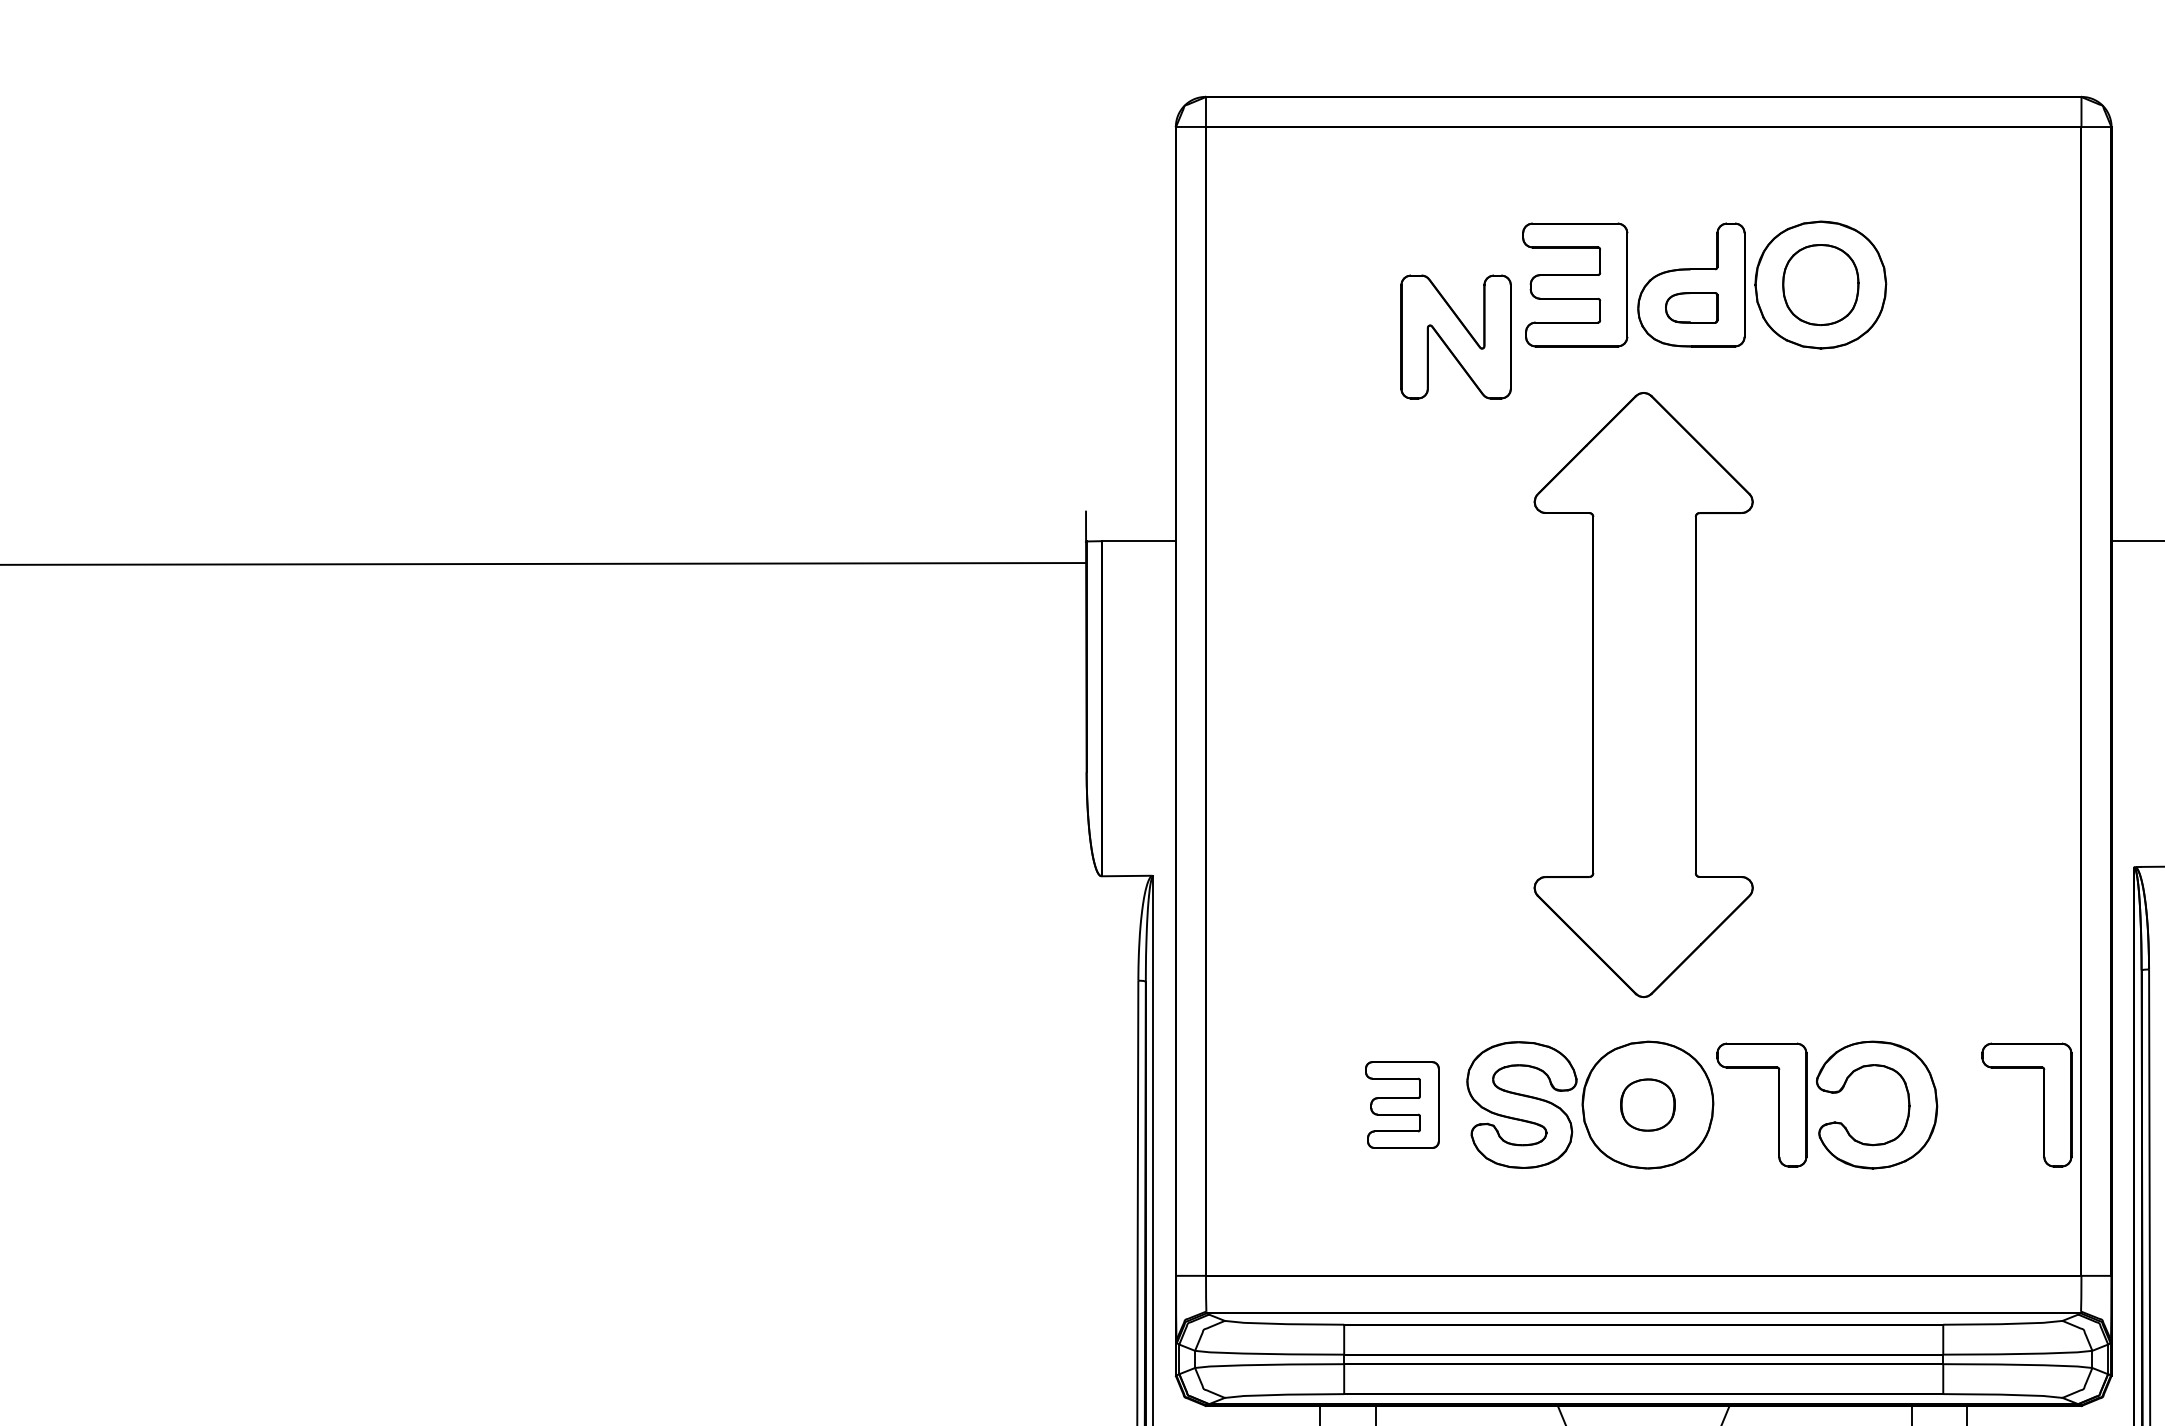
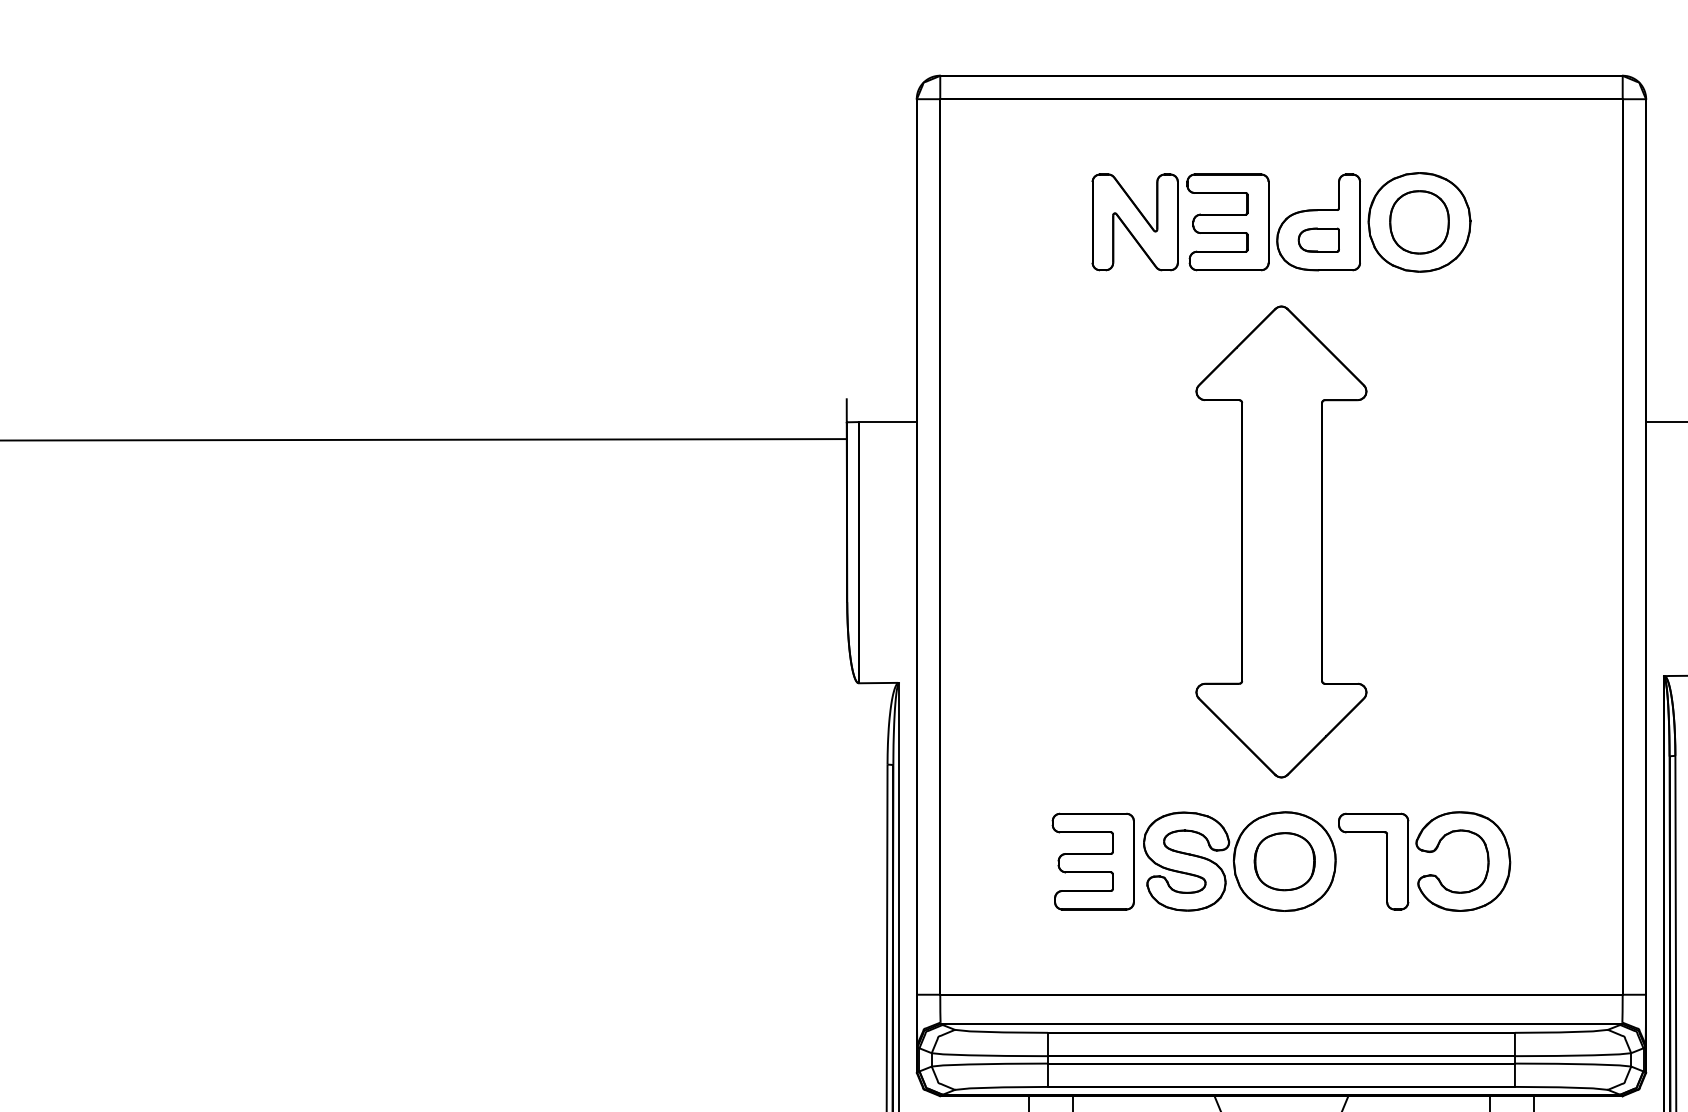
part: (1455, 336) -> (1134, 221), moved
part: (1402, 1104) -> (1093, 861), size x1.43
part: (1647, 1104) -> (1284, 861), size x1.43
part: (2043, 1104) -> (1593, 861), removed

